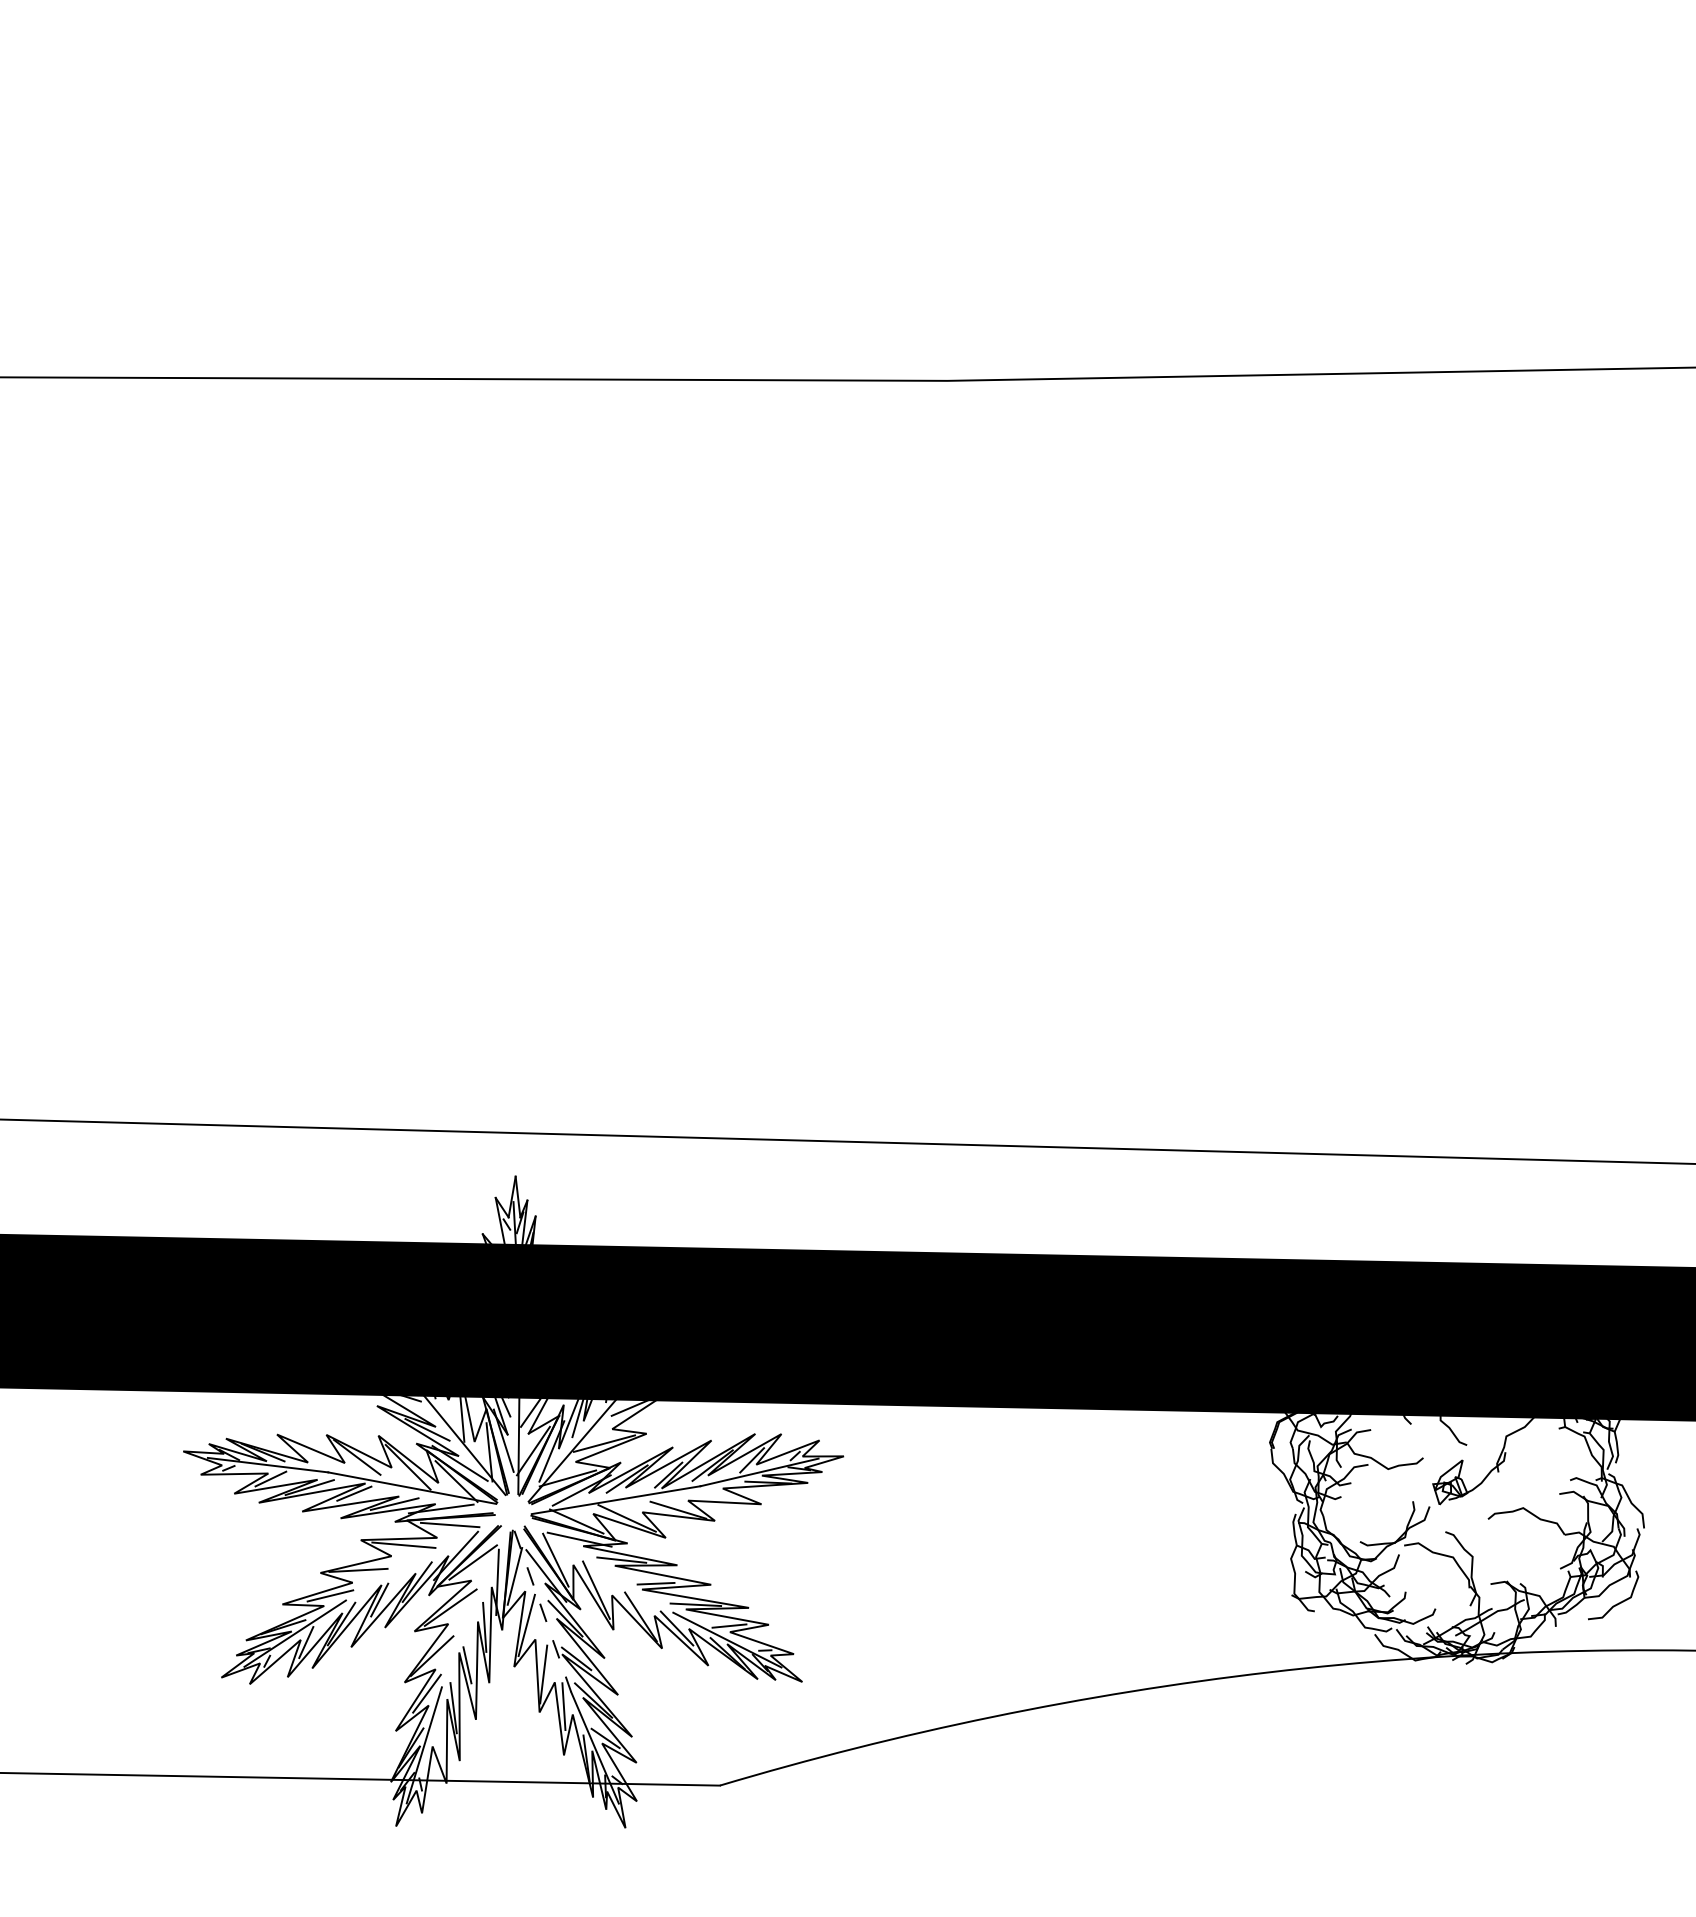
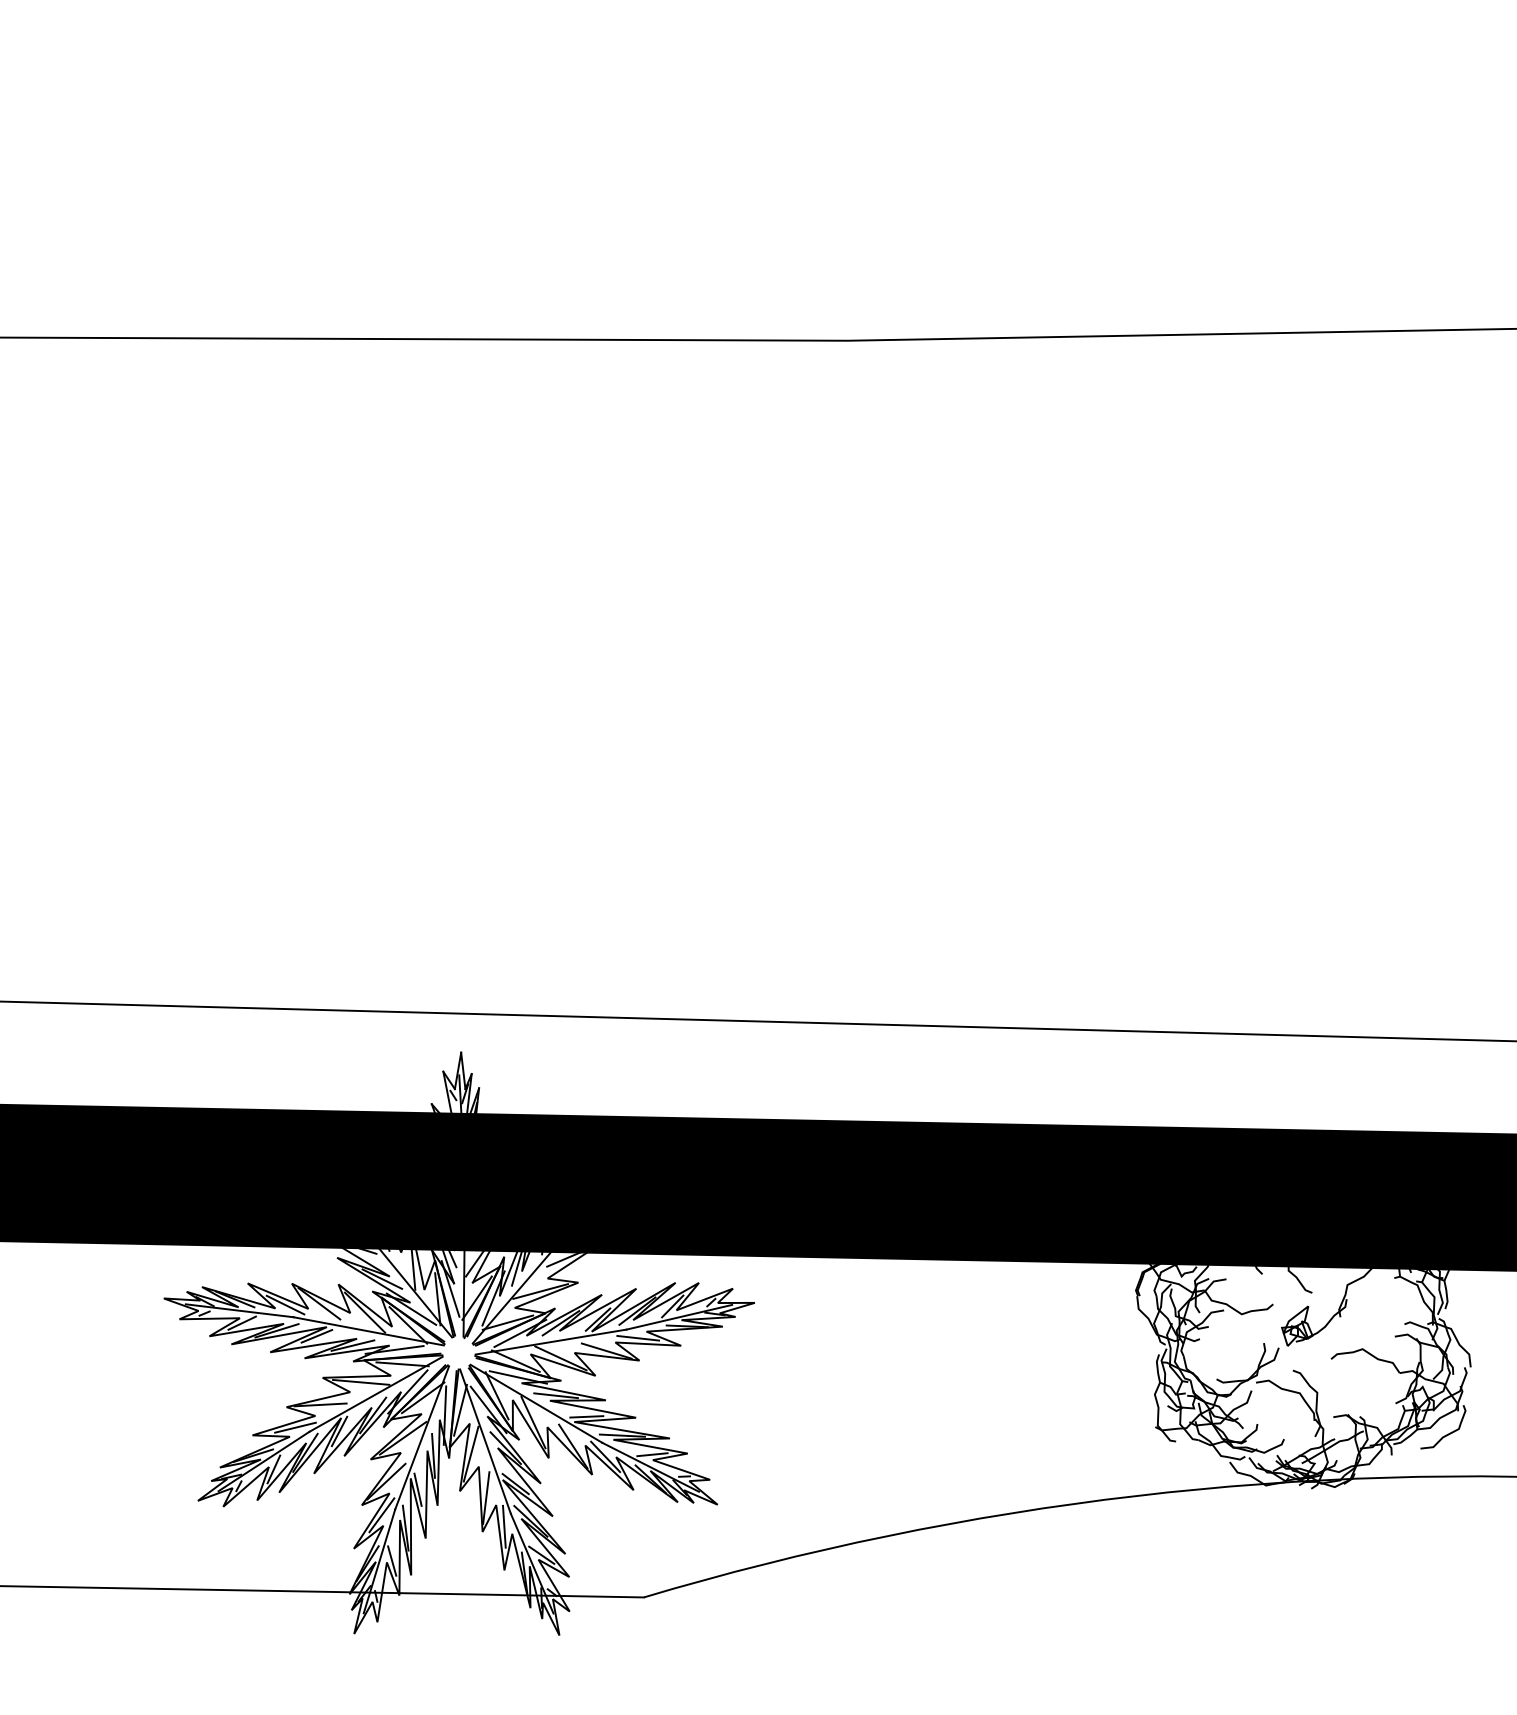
line: (319, 1458) -> (285, 1304), added
line: (713, 1495) -> (638, 1337), added
line: (419, 1558) -> (375, 1394), added
line: (599, 1568) -> (536, 1403), added
line: (471, 1607) -> (421, 1438), added
line: (543, 1611) -> (486, 1441), dashed -> solid
line: (438, 1744) -> (392, 1560), added

